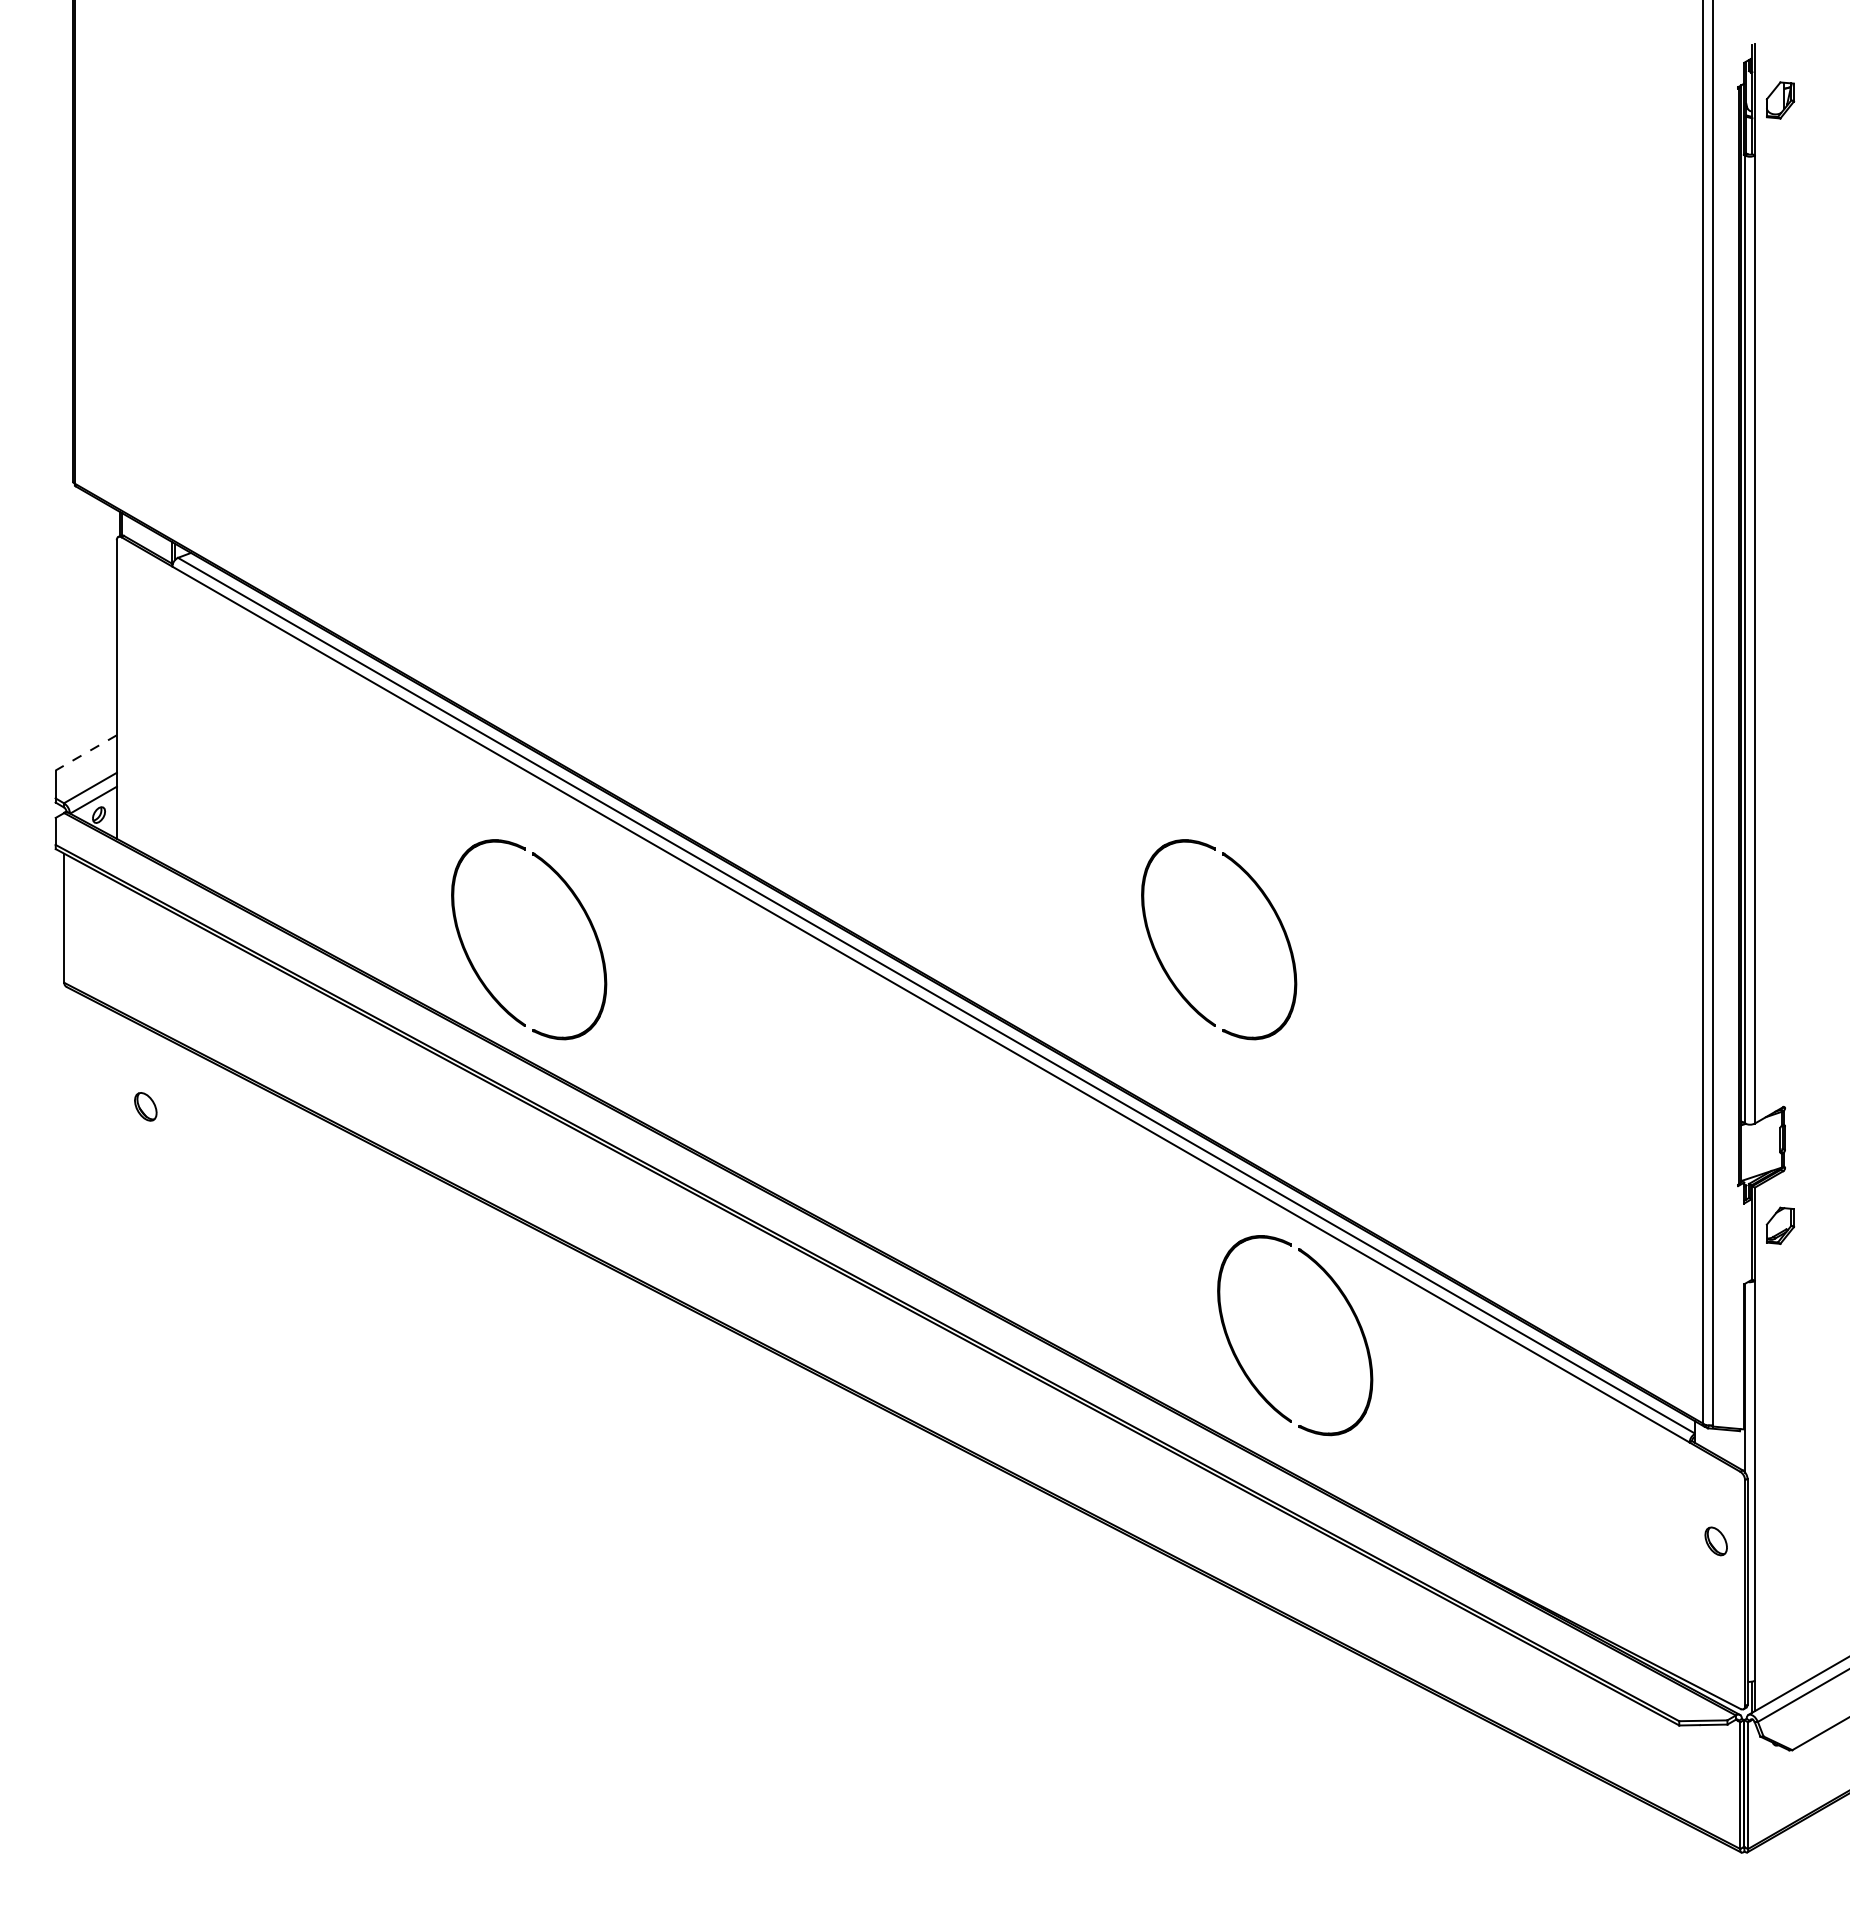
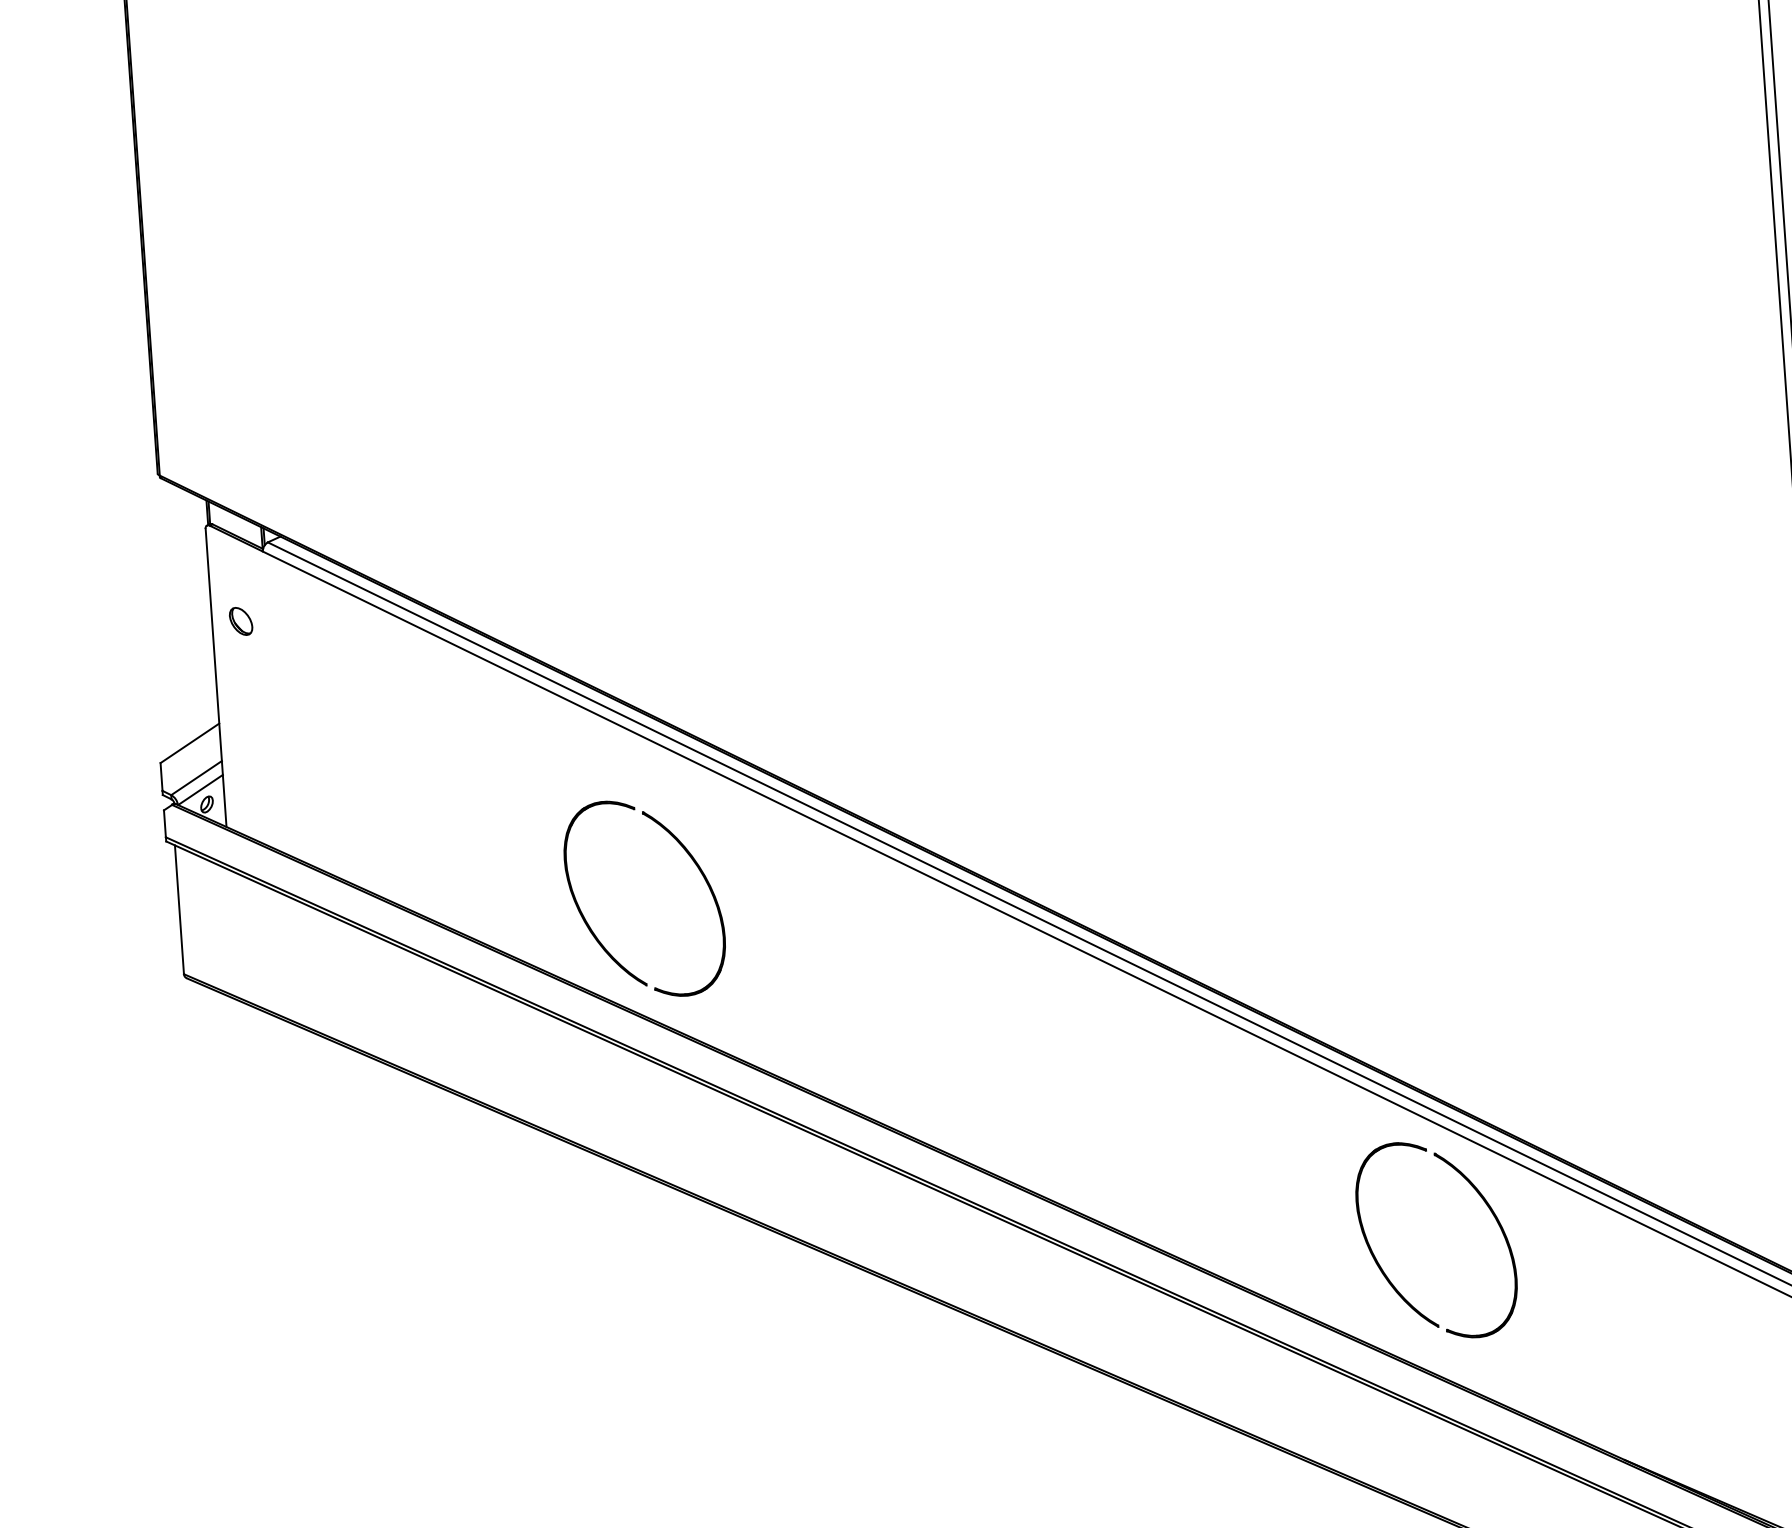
line: (85, 753) -> (189, 744), dashed -> solid
part: (1272, 910) -> (1384, 817), removed
part: (145, 1106) -> (240, 621), moved

